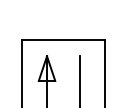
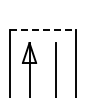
line: (63, 39) -> (42, 29), solid -> dashed

